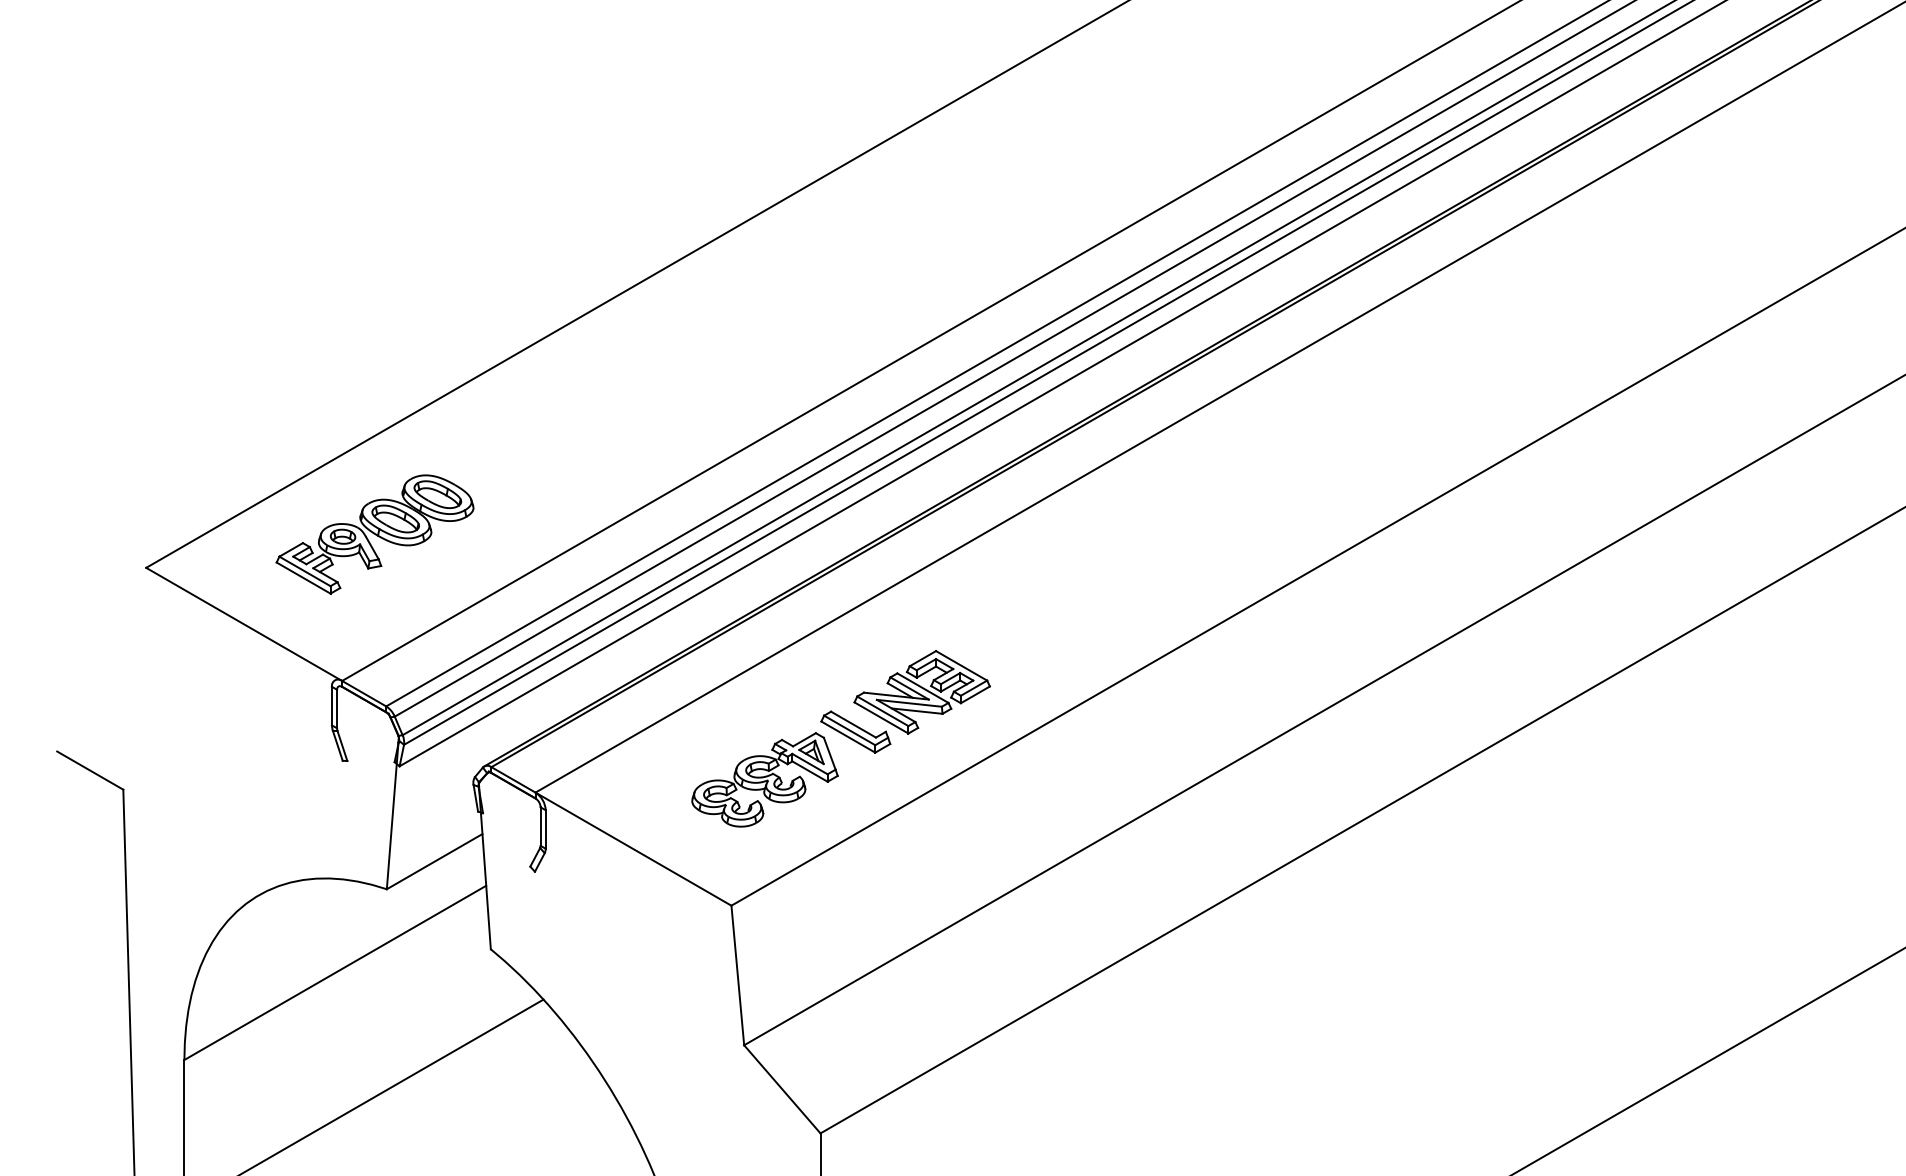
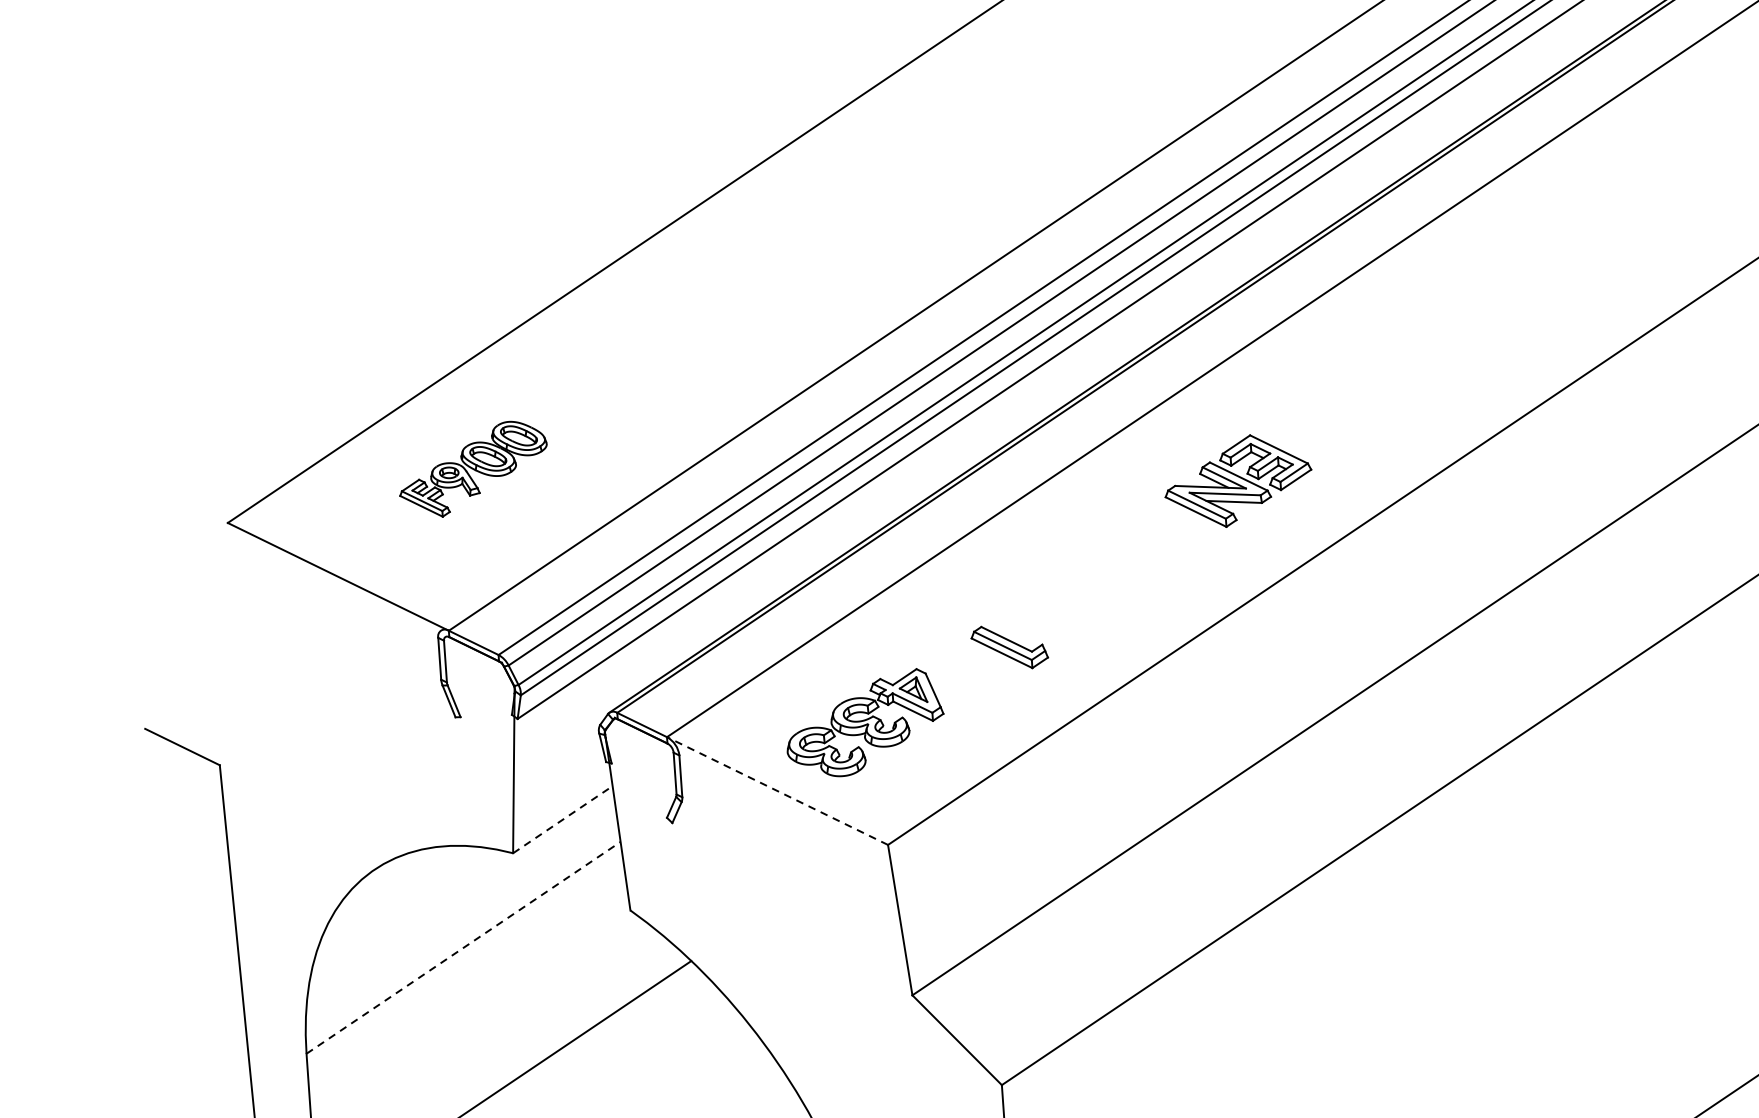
part: (374, 534) -> (472, 469), size x0.7
part: (921, 692) -> (1237, 481), moved
part: (764, 779) -> (864, 723), moved
line: (633, 848) -> (777, 790), solid -> dashed
line: (435, 861) -> (563, 819), solid -> dashed
line: (335, 972) -> (463, 947), solid -> dashed

